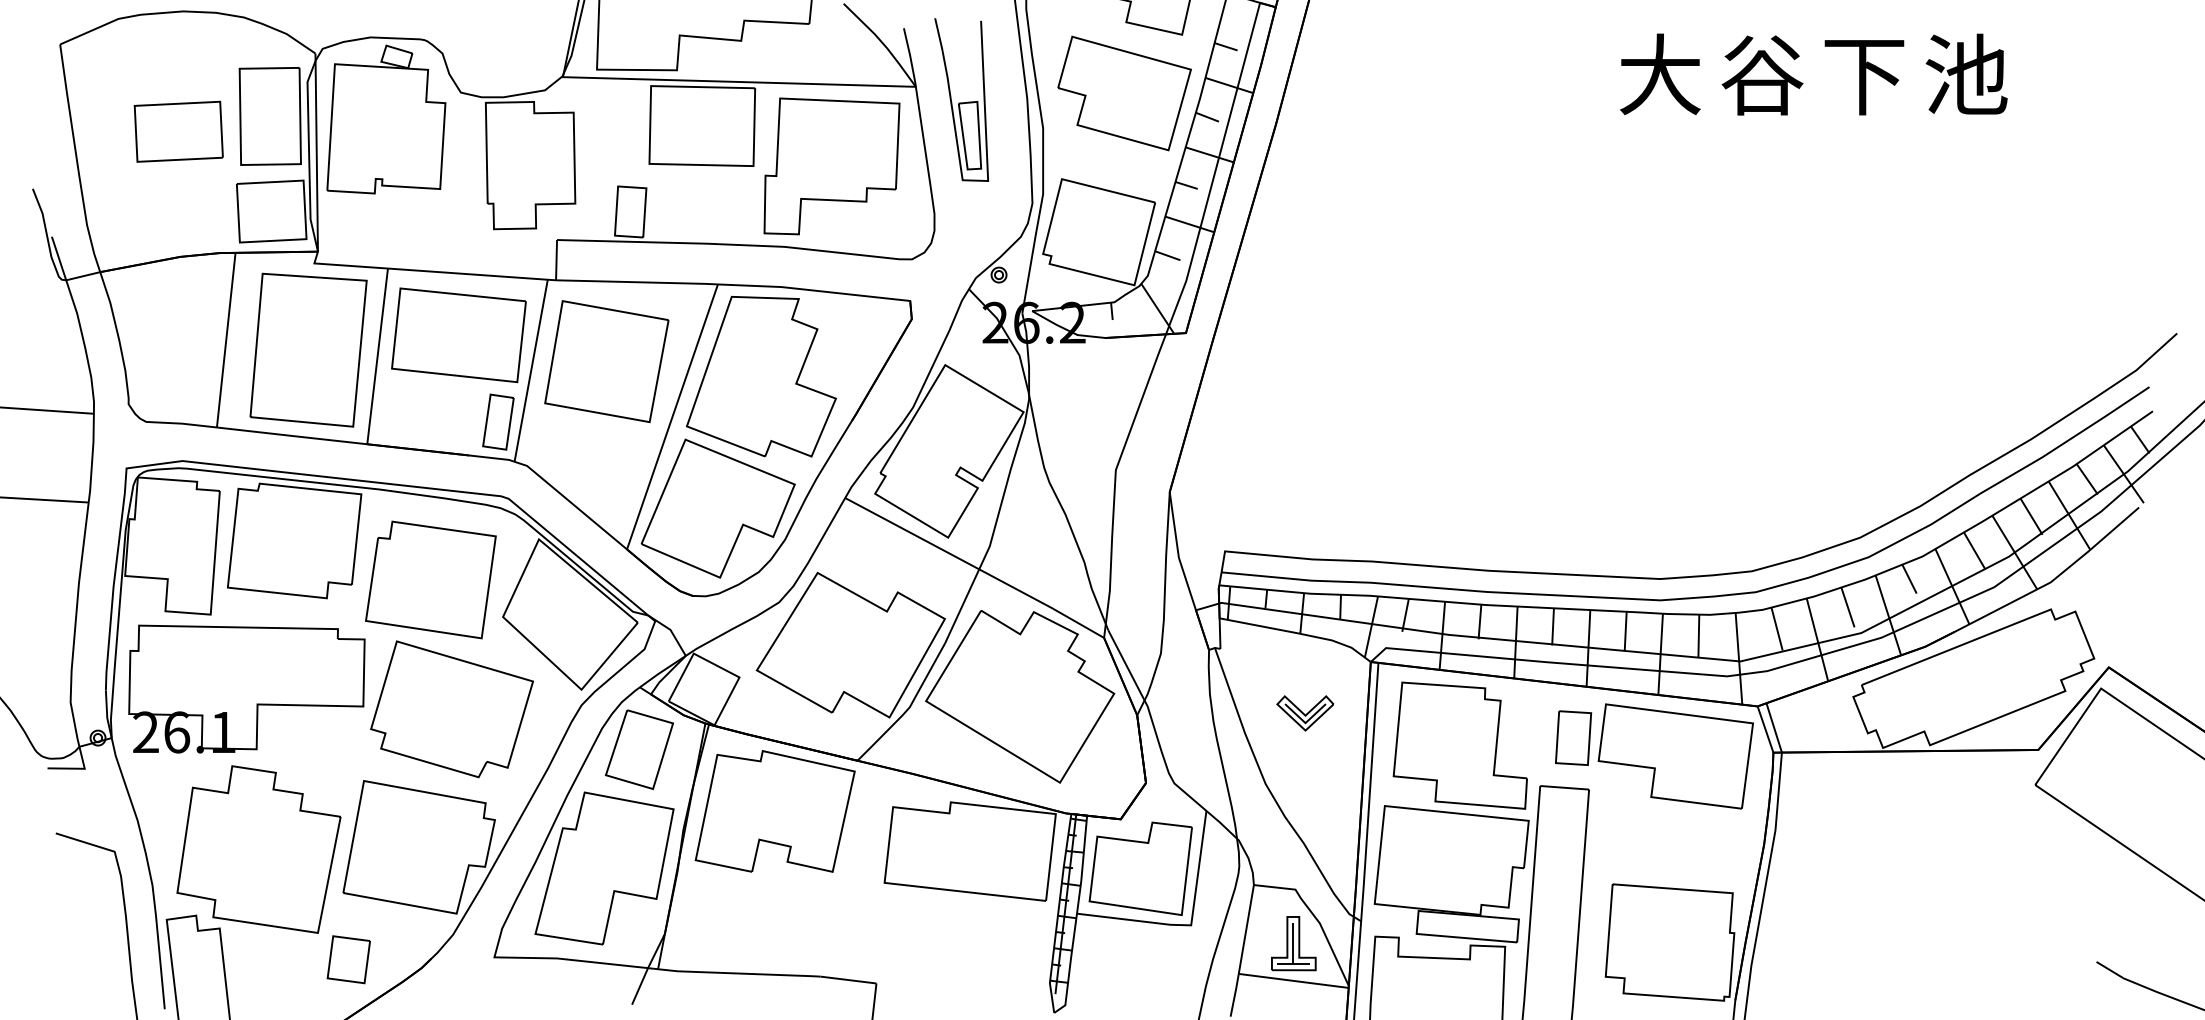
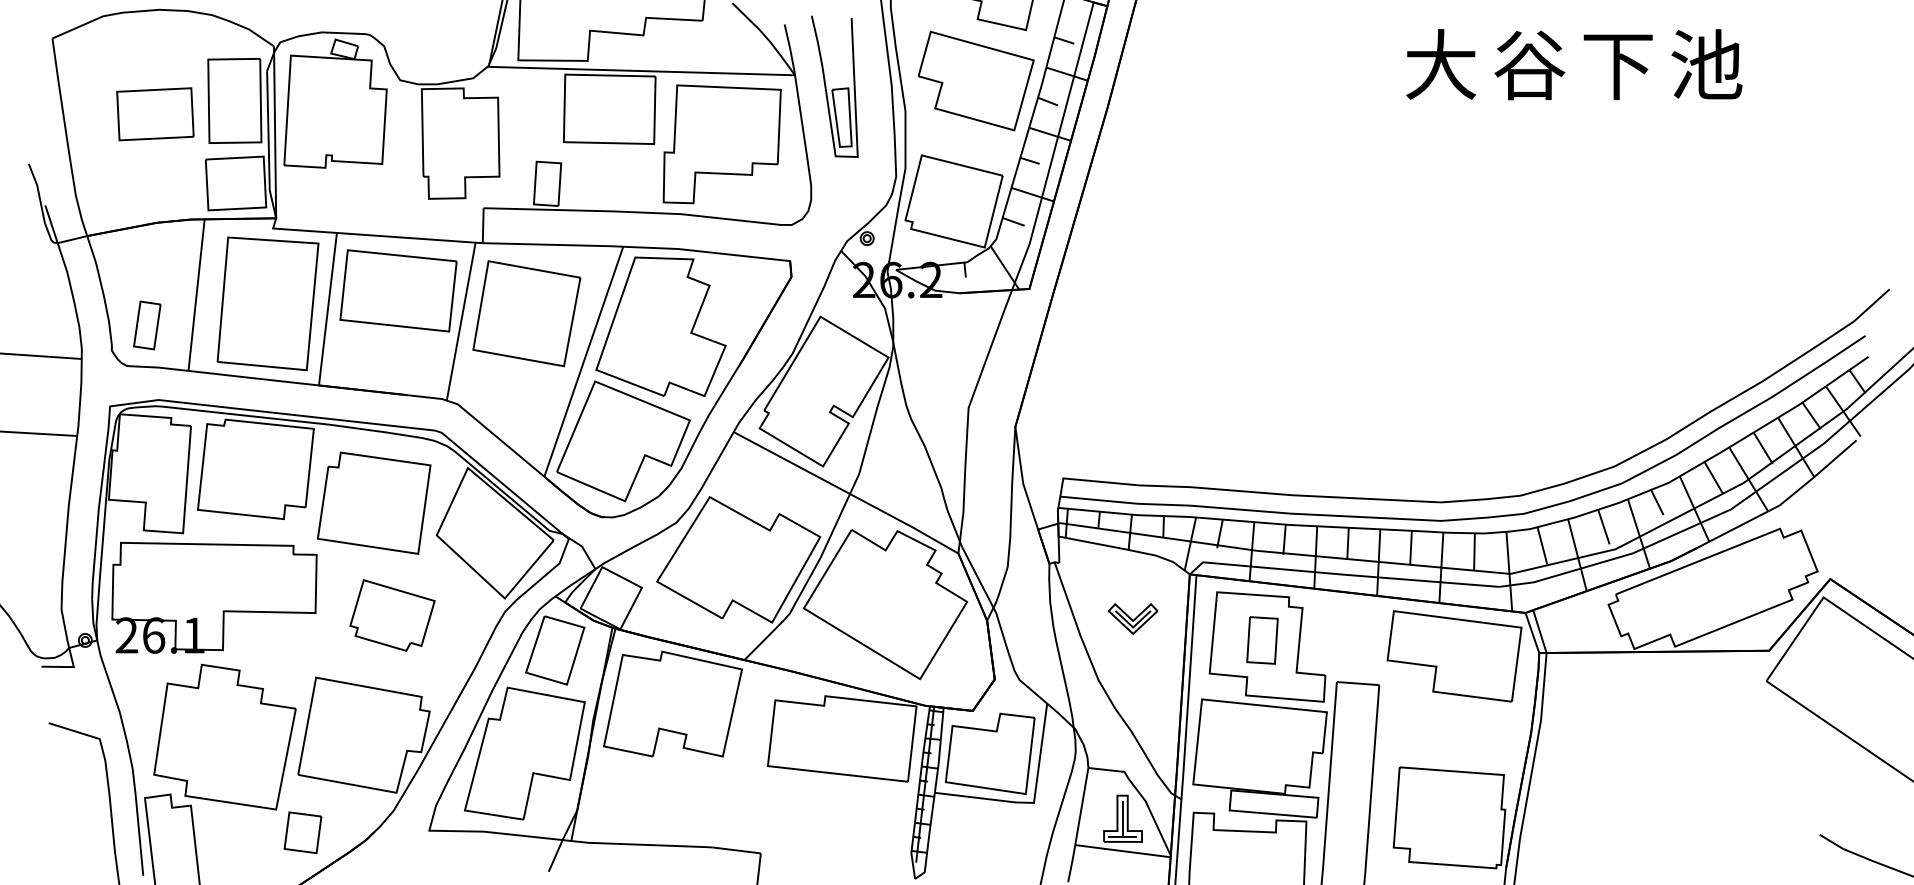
part: (498, 421) -> (147, 324), moved
part: (451, 709) -> (392, 615), size x0.6
part: (1573, 737) -> (1262, 639), moved

